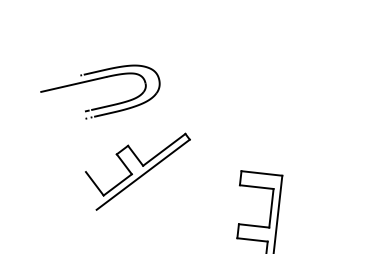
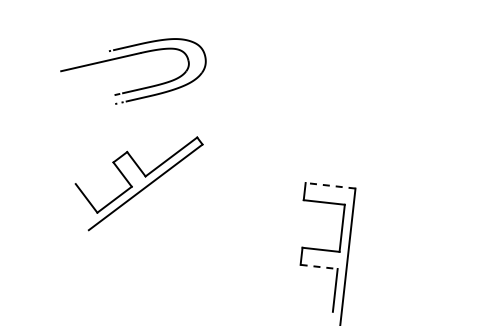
part: (98, 79) -> (131, 56), moved
part: (132, 173) -> (132, 185), moved
line: (261, 173) -> (330, 185), solid -> dashed
line: (252, 239) -> (319, 266), solid -> dashed

